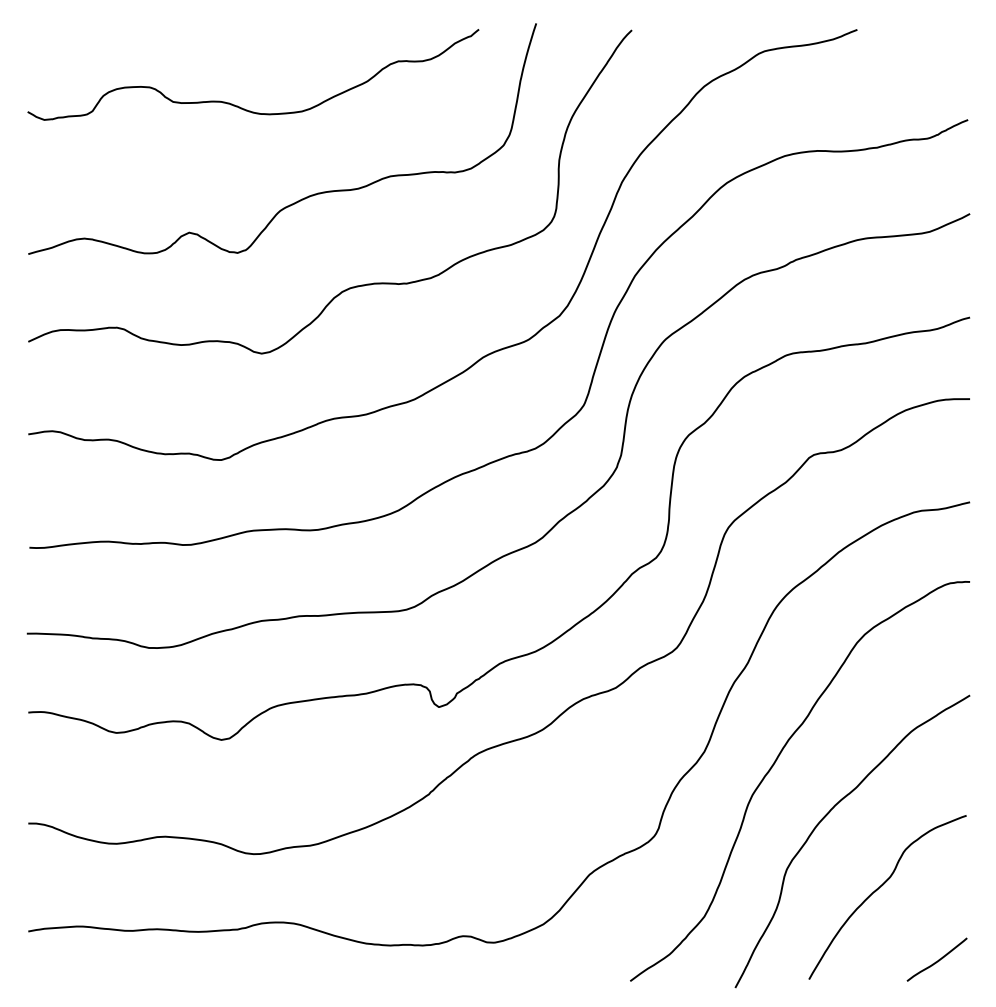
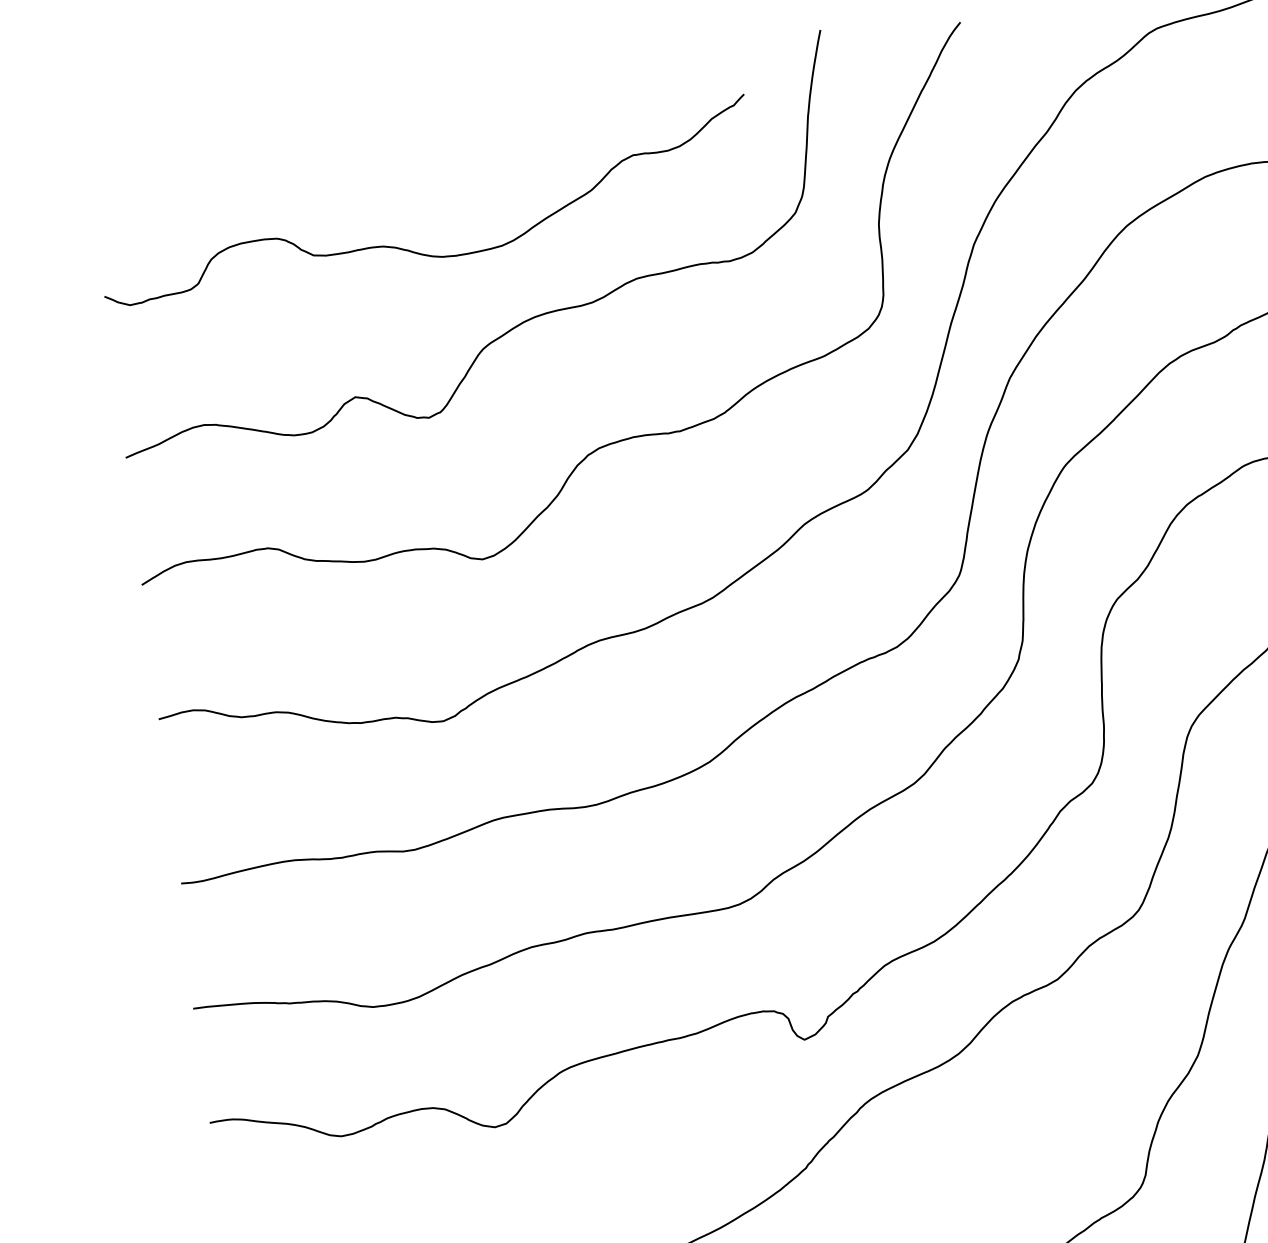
curve: (242, 107) -> (415, 250), moved

